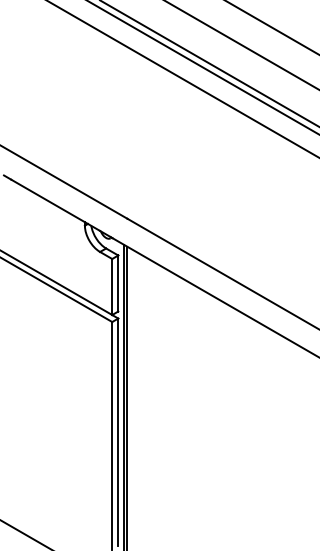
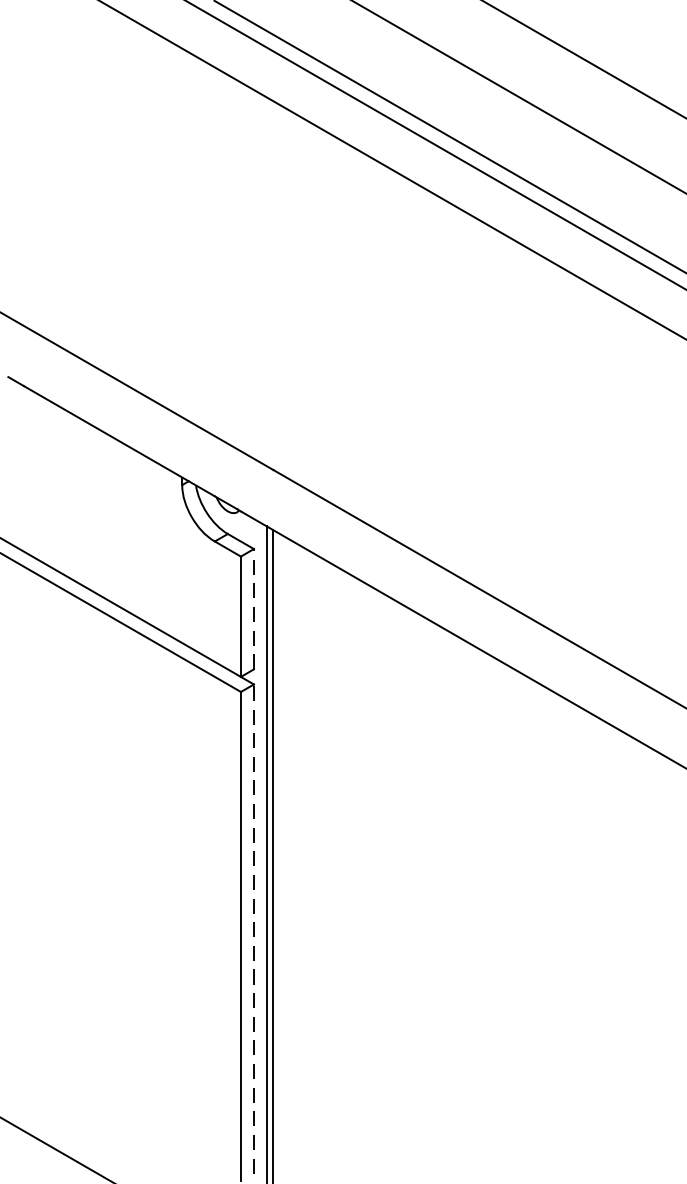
line: (118, 283) -> (254, 609), solid -> dashed
line: (118, 432) -> (254, 929), solid -> dashed

